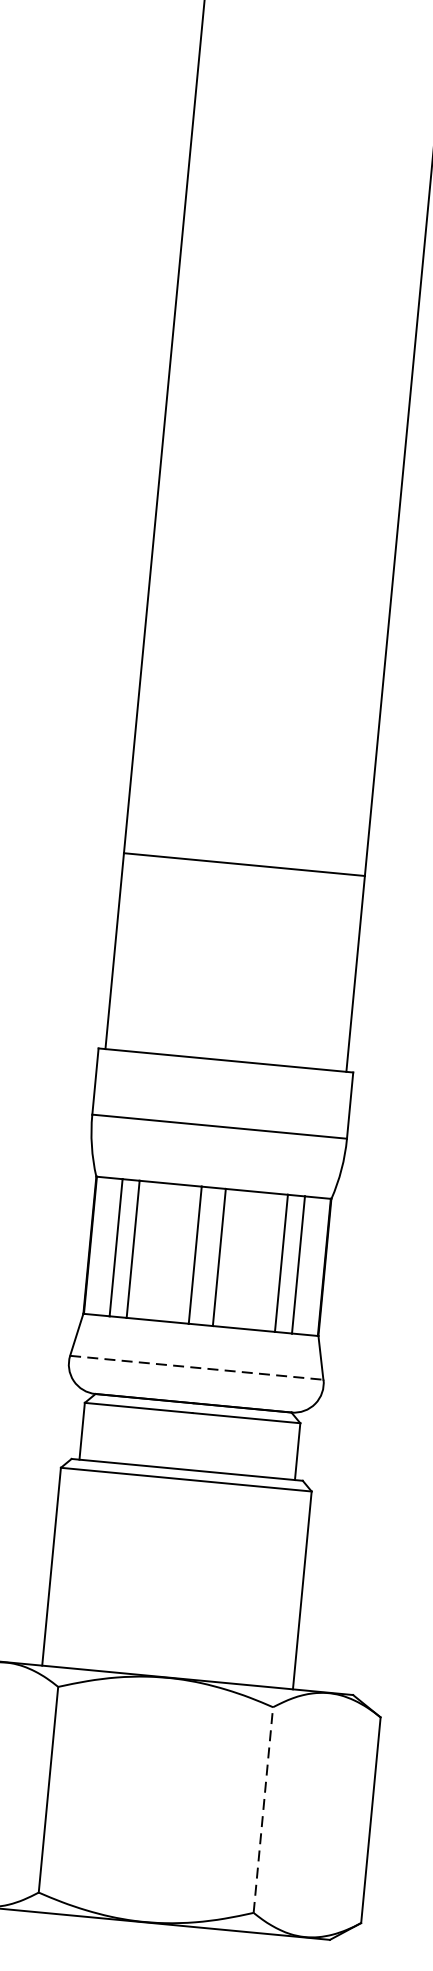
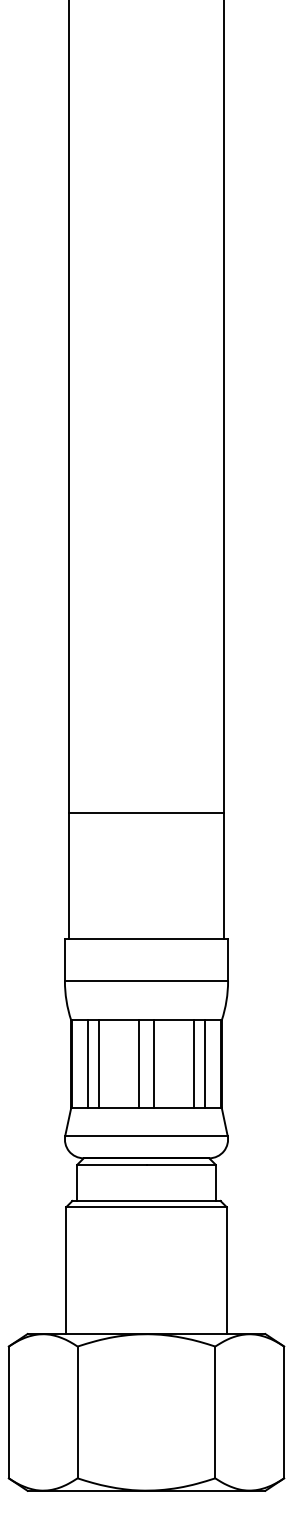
line: (196, 1367) -> (146, 1135), dashed -> solid
line: (263, 1810) -> (215, 1412), dashed -> solid

